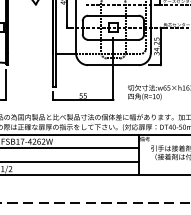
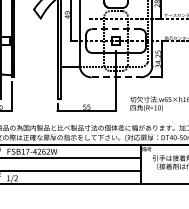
line: (113, 15) -> (116, 29), solid -> dashed
line: (113, 65) -> (116, 77), solid -> dashed

